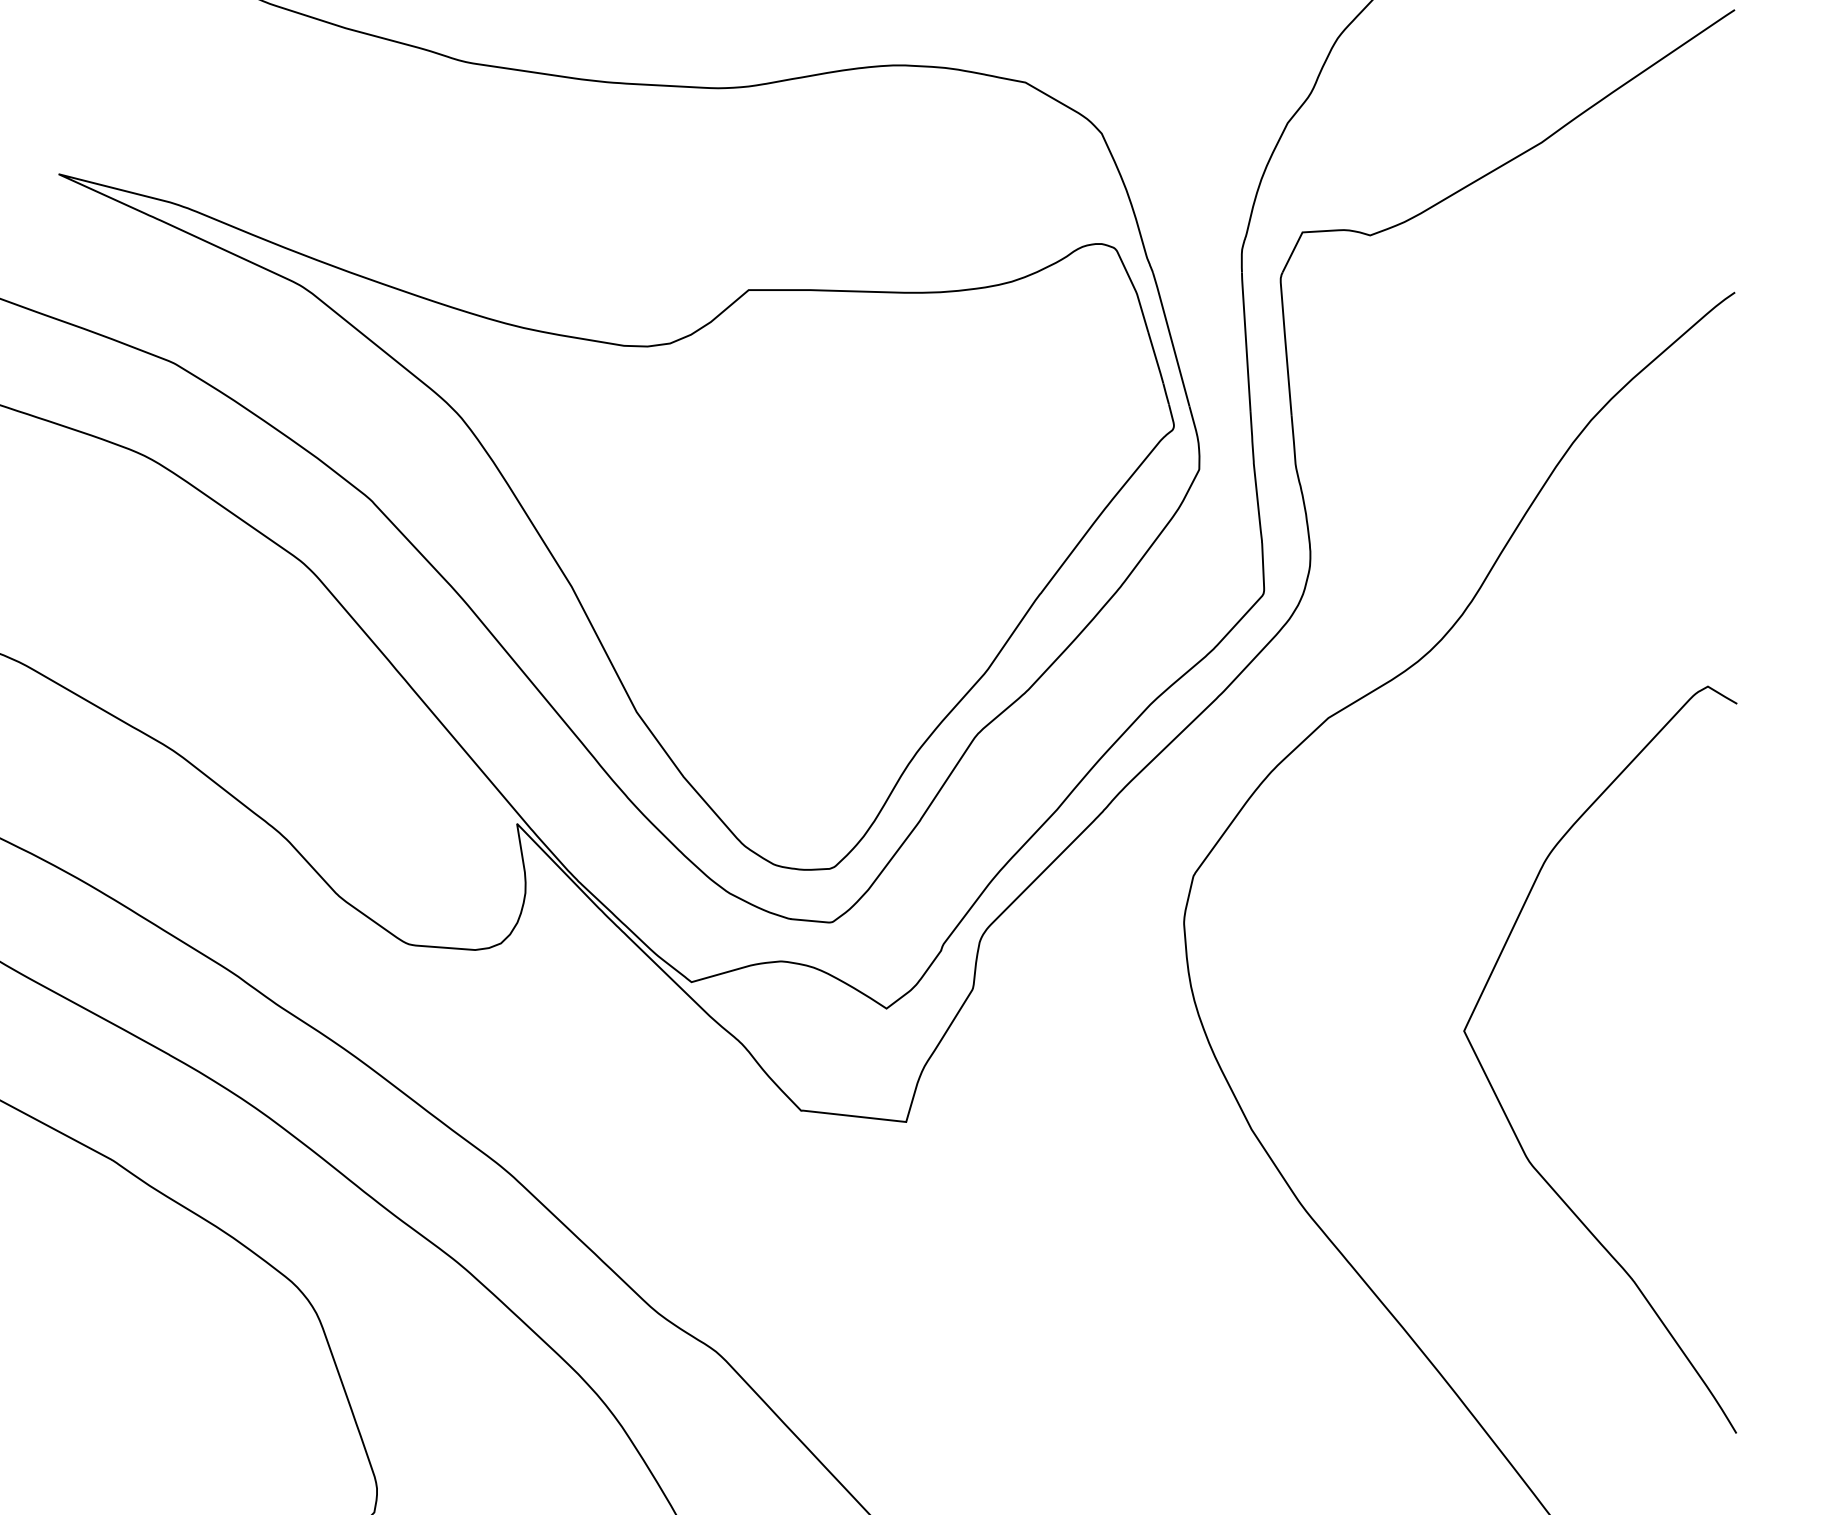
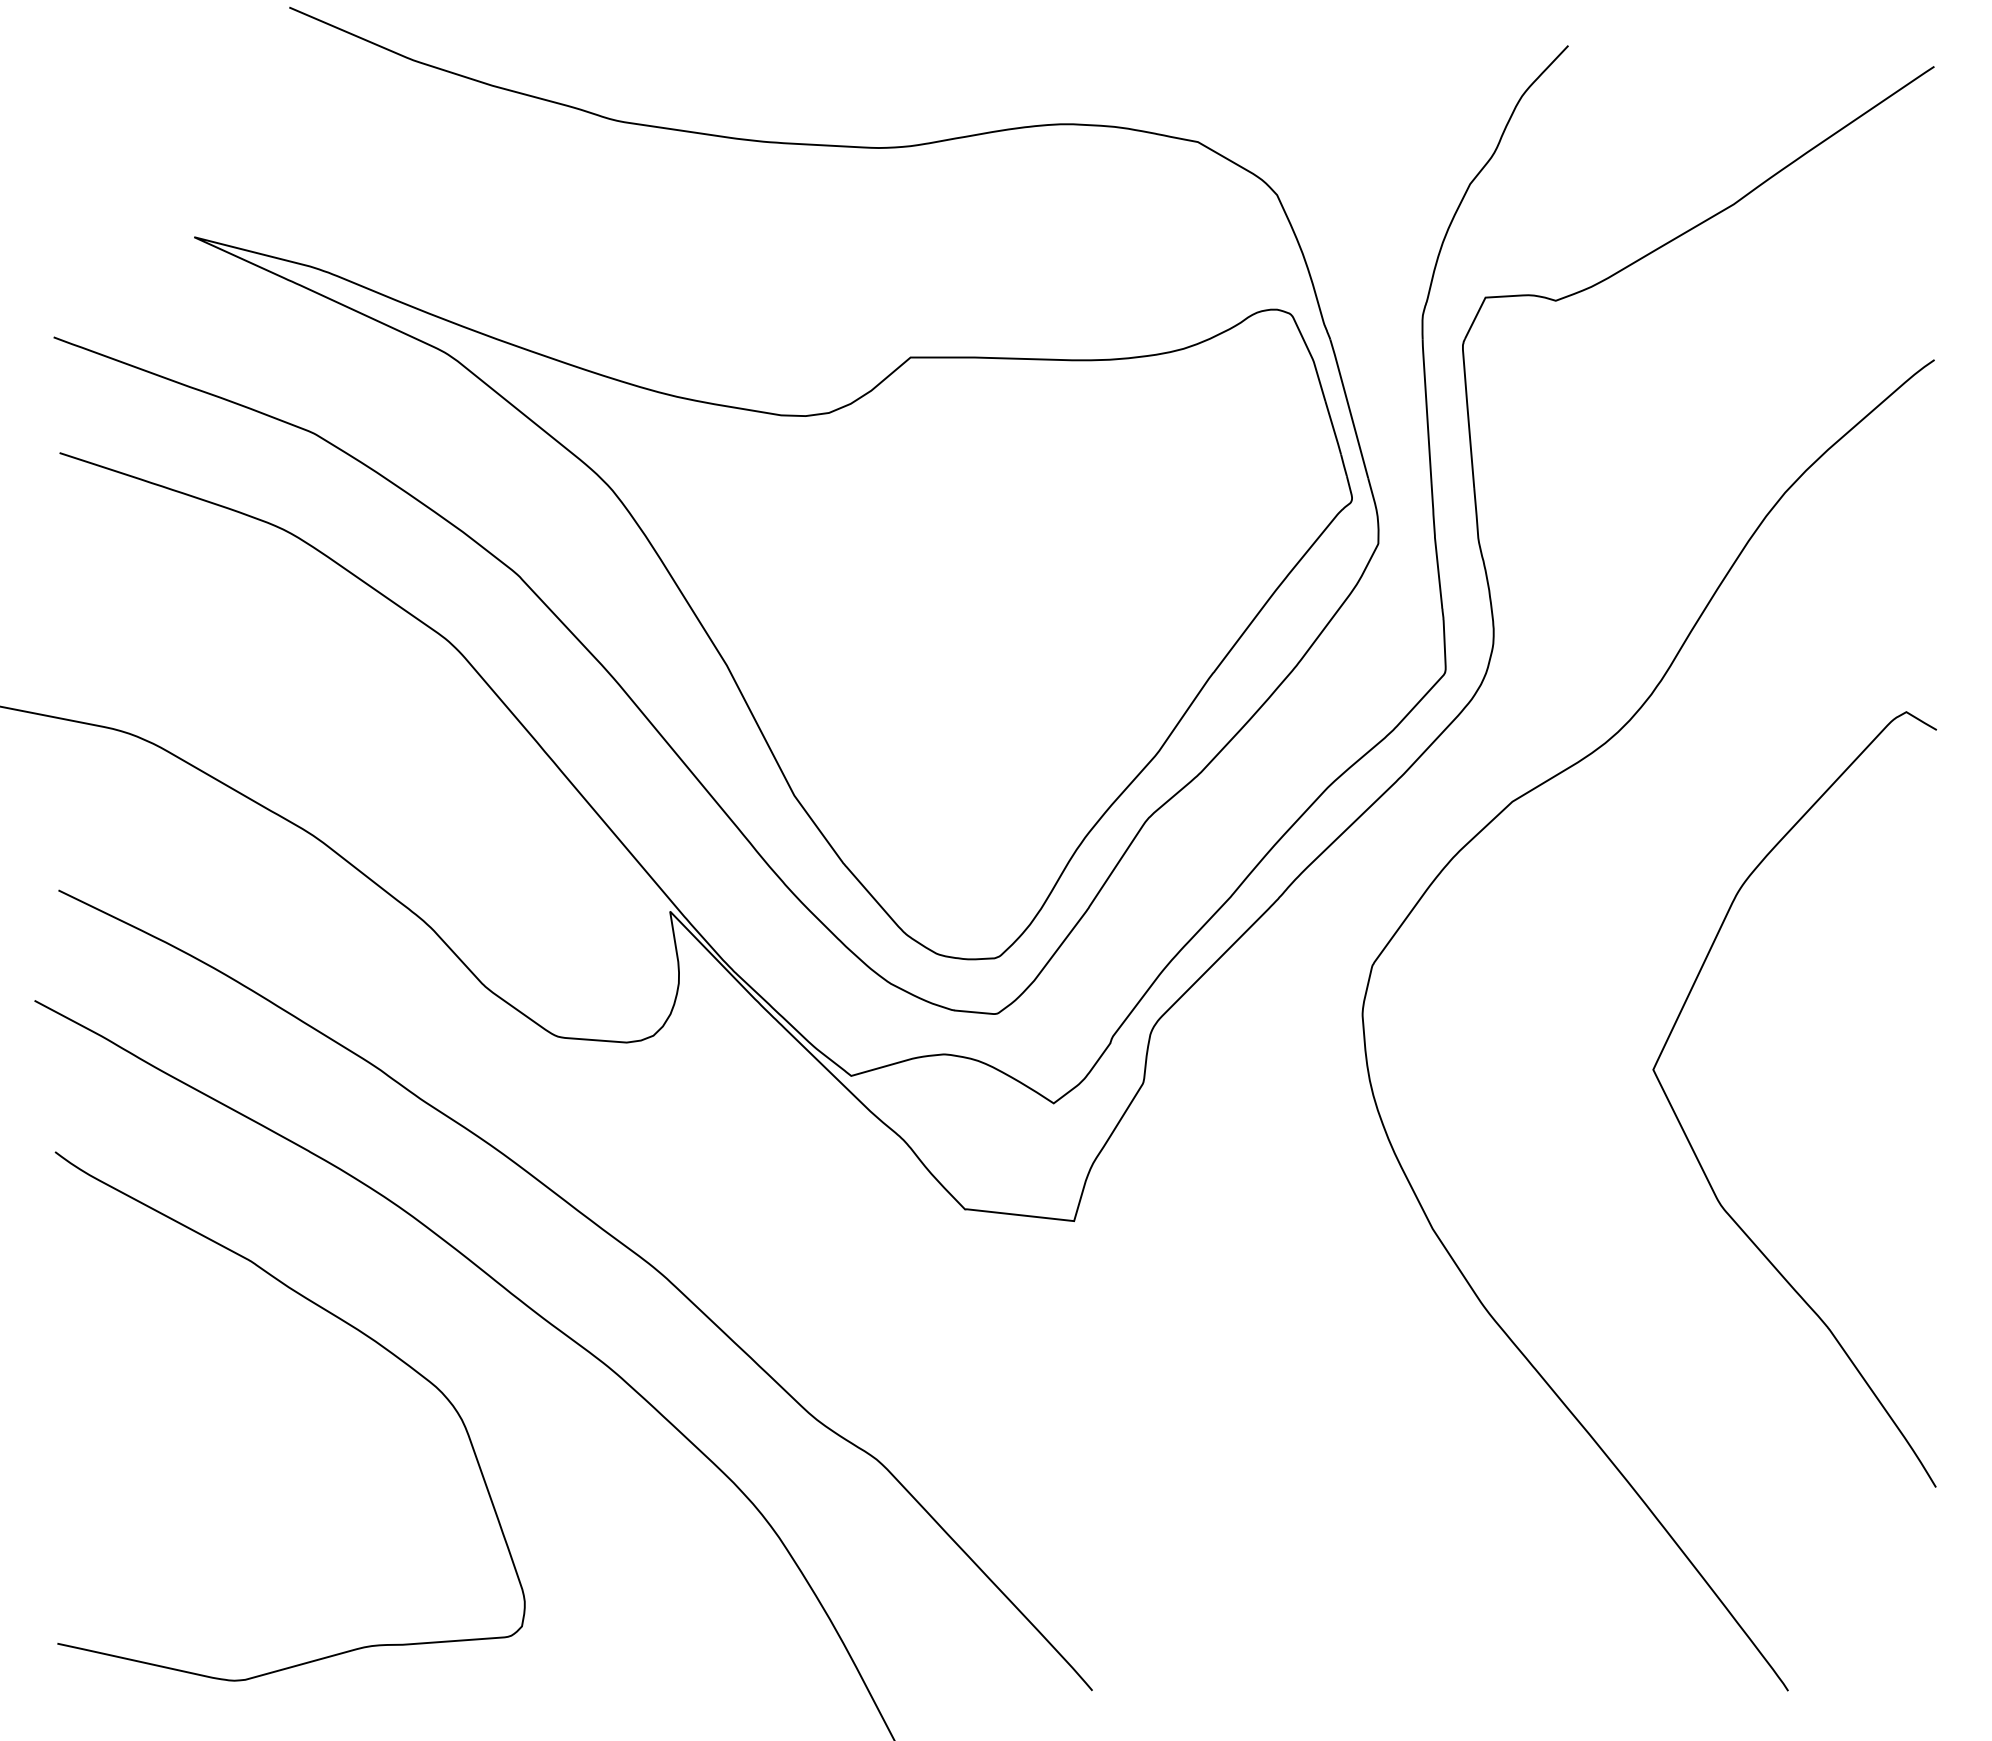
curve: (1503, 1108) -> (1694, 1150), moved

